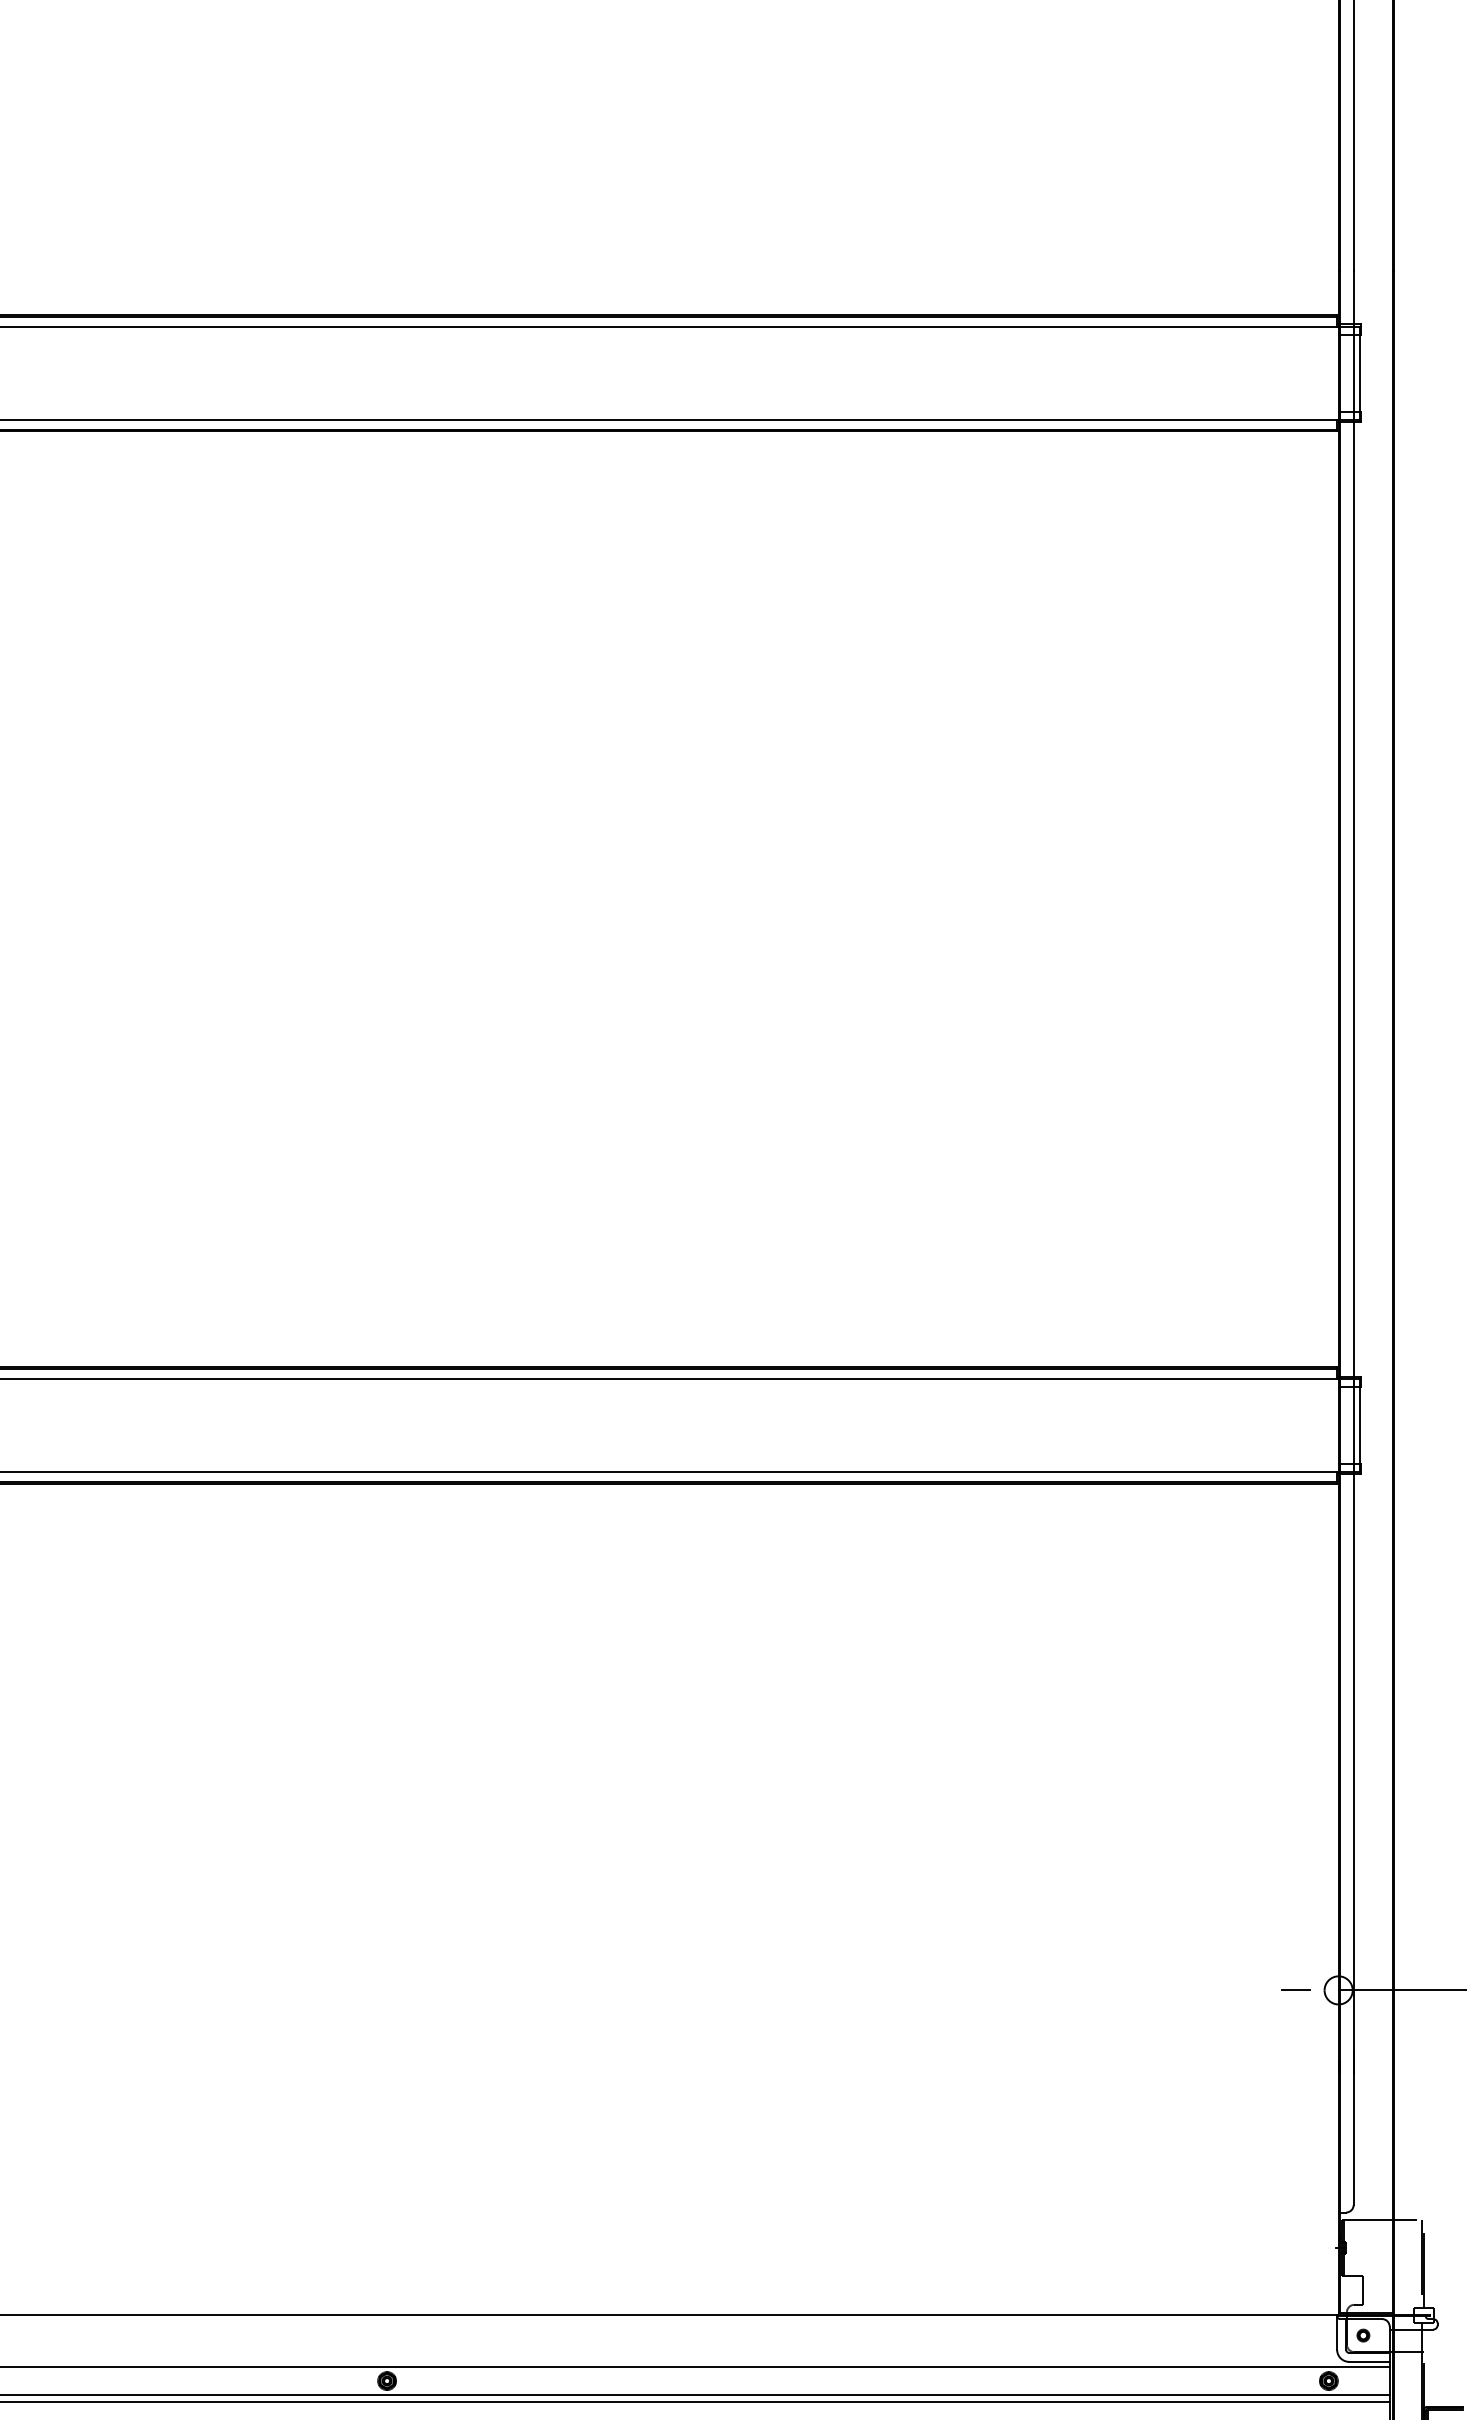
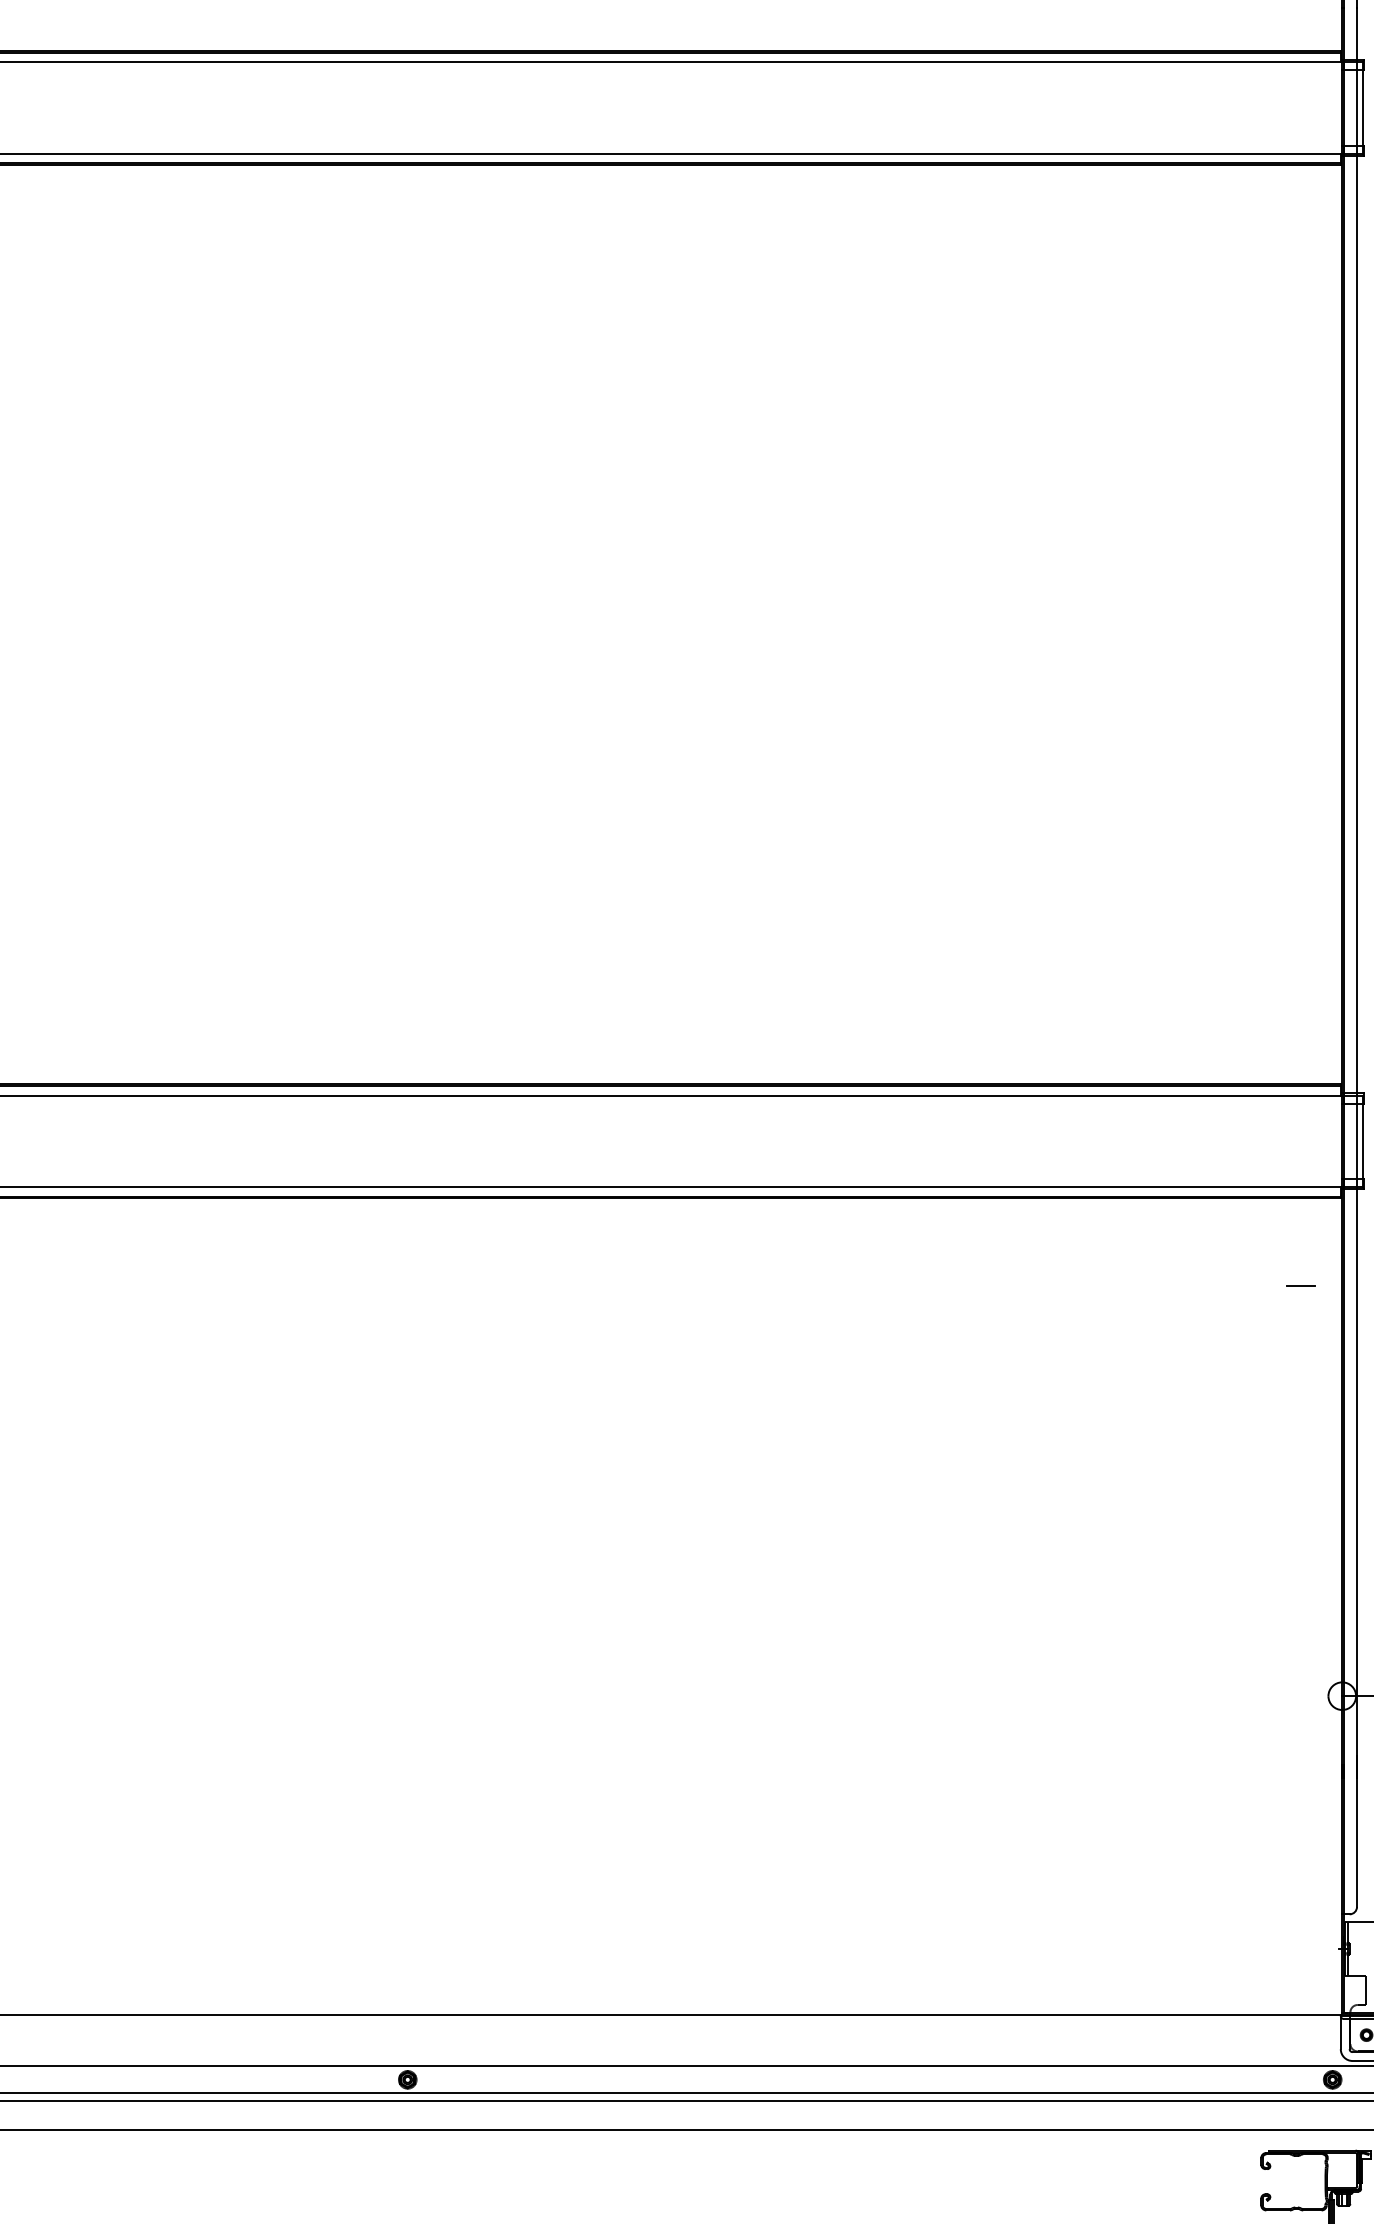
line: (1295, 1989) -> (1299, 1284), moved

